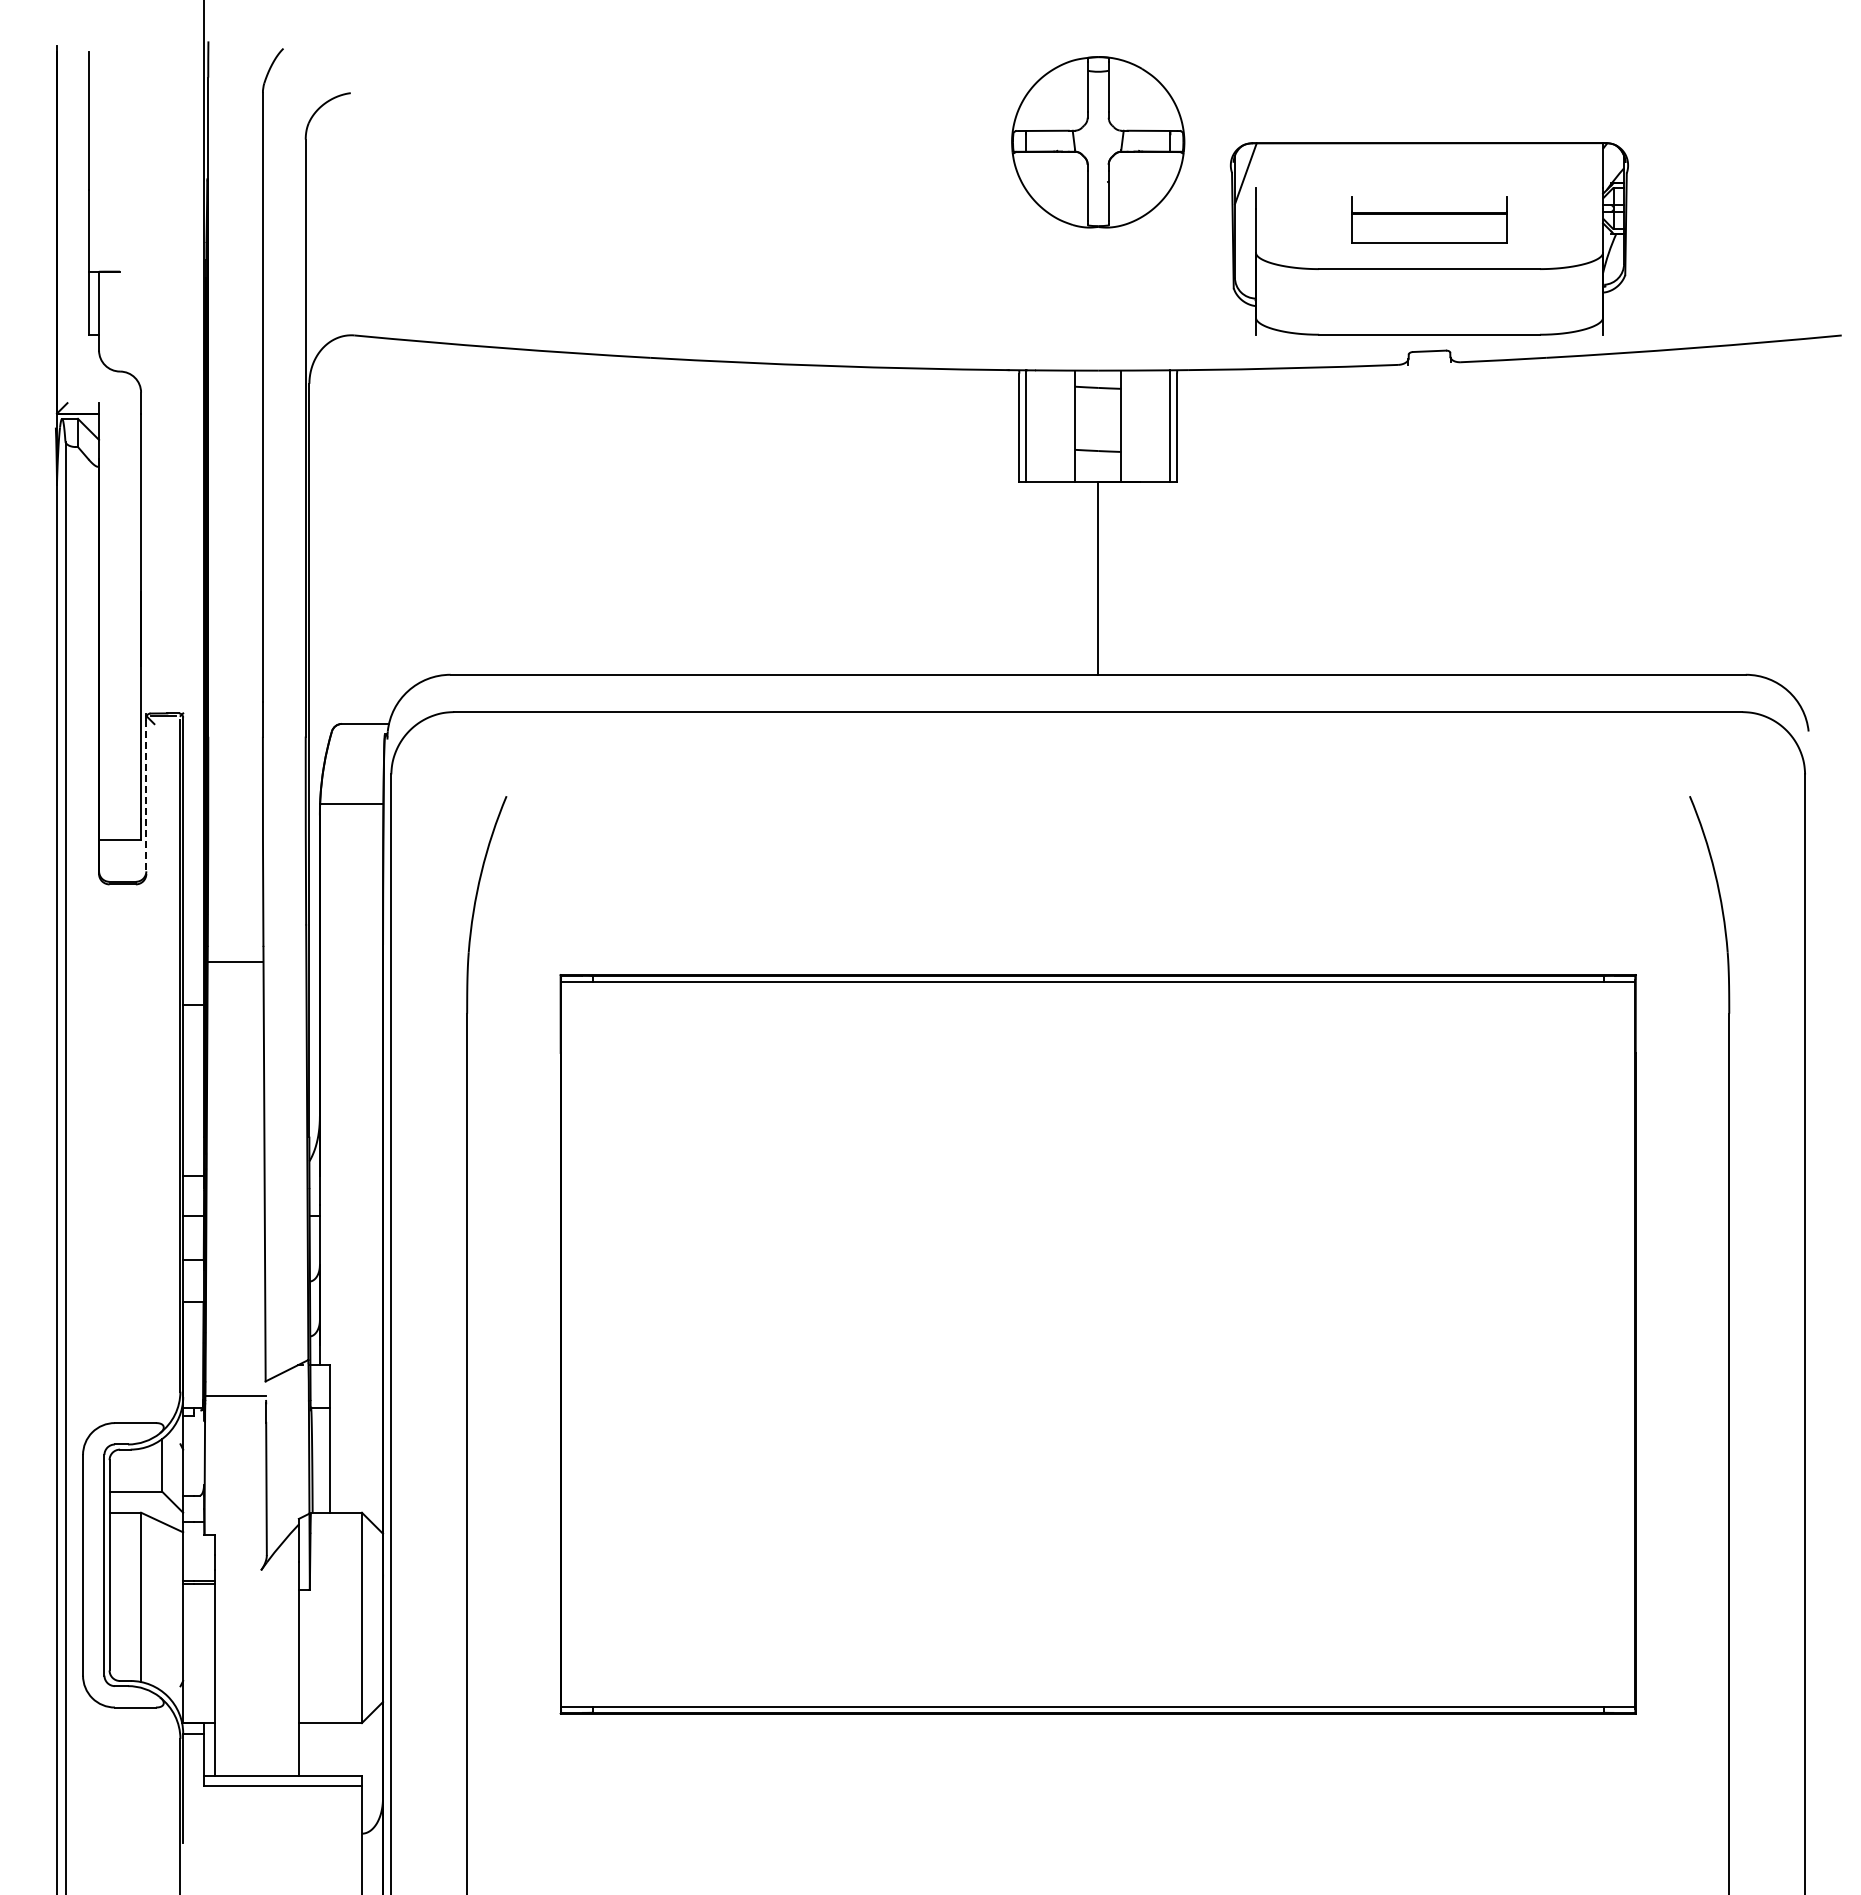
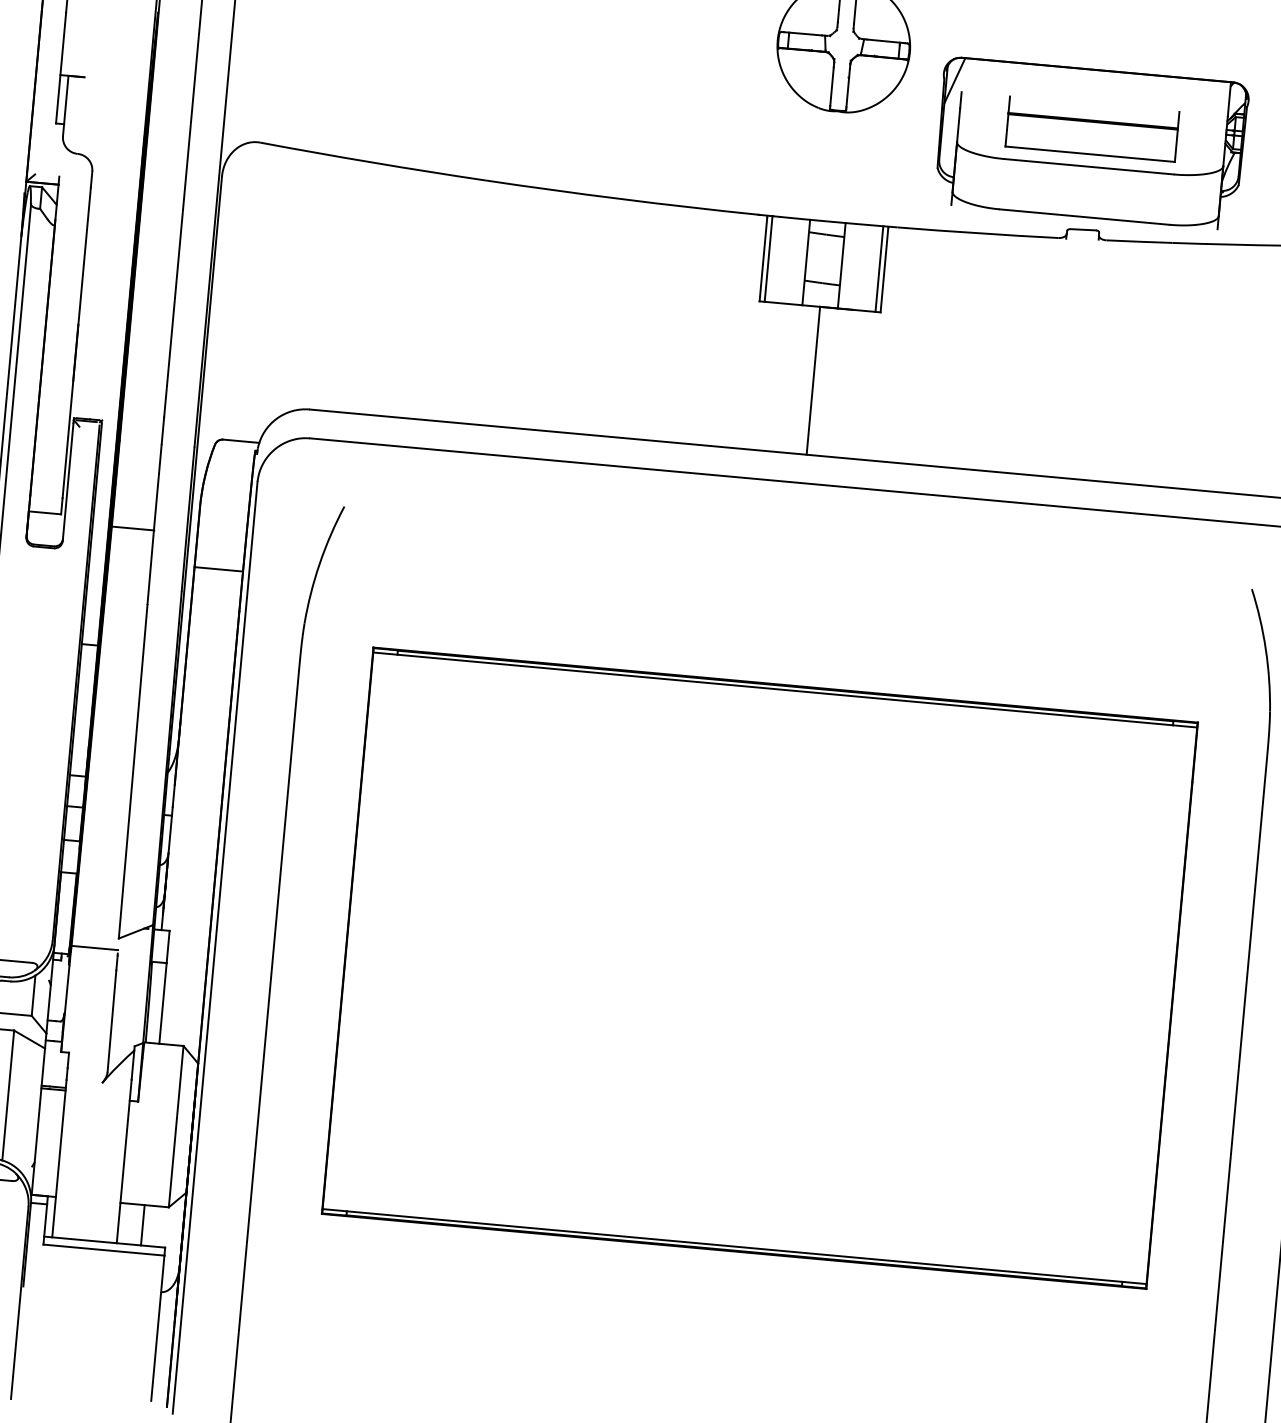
part: (1429, 220) -> (1092, 129), size x1.43
line: (146, 797) -> (68, 482), dashed -> solid
line: (351, 804) -> (218, 569), moved
line: (235, 961) -> (132, 528), moved
line: (330, 1749) -> (142, 1225), added

